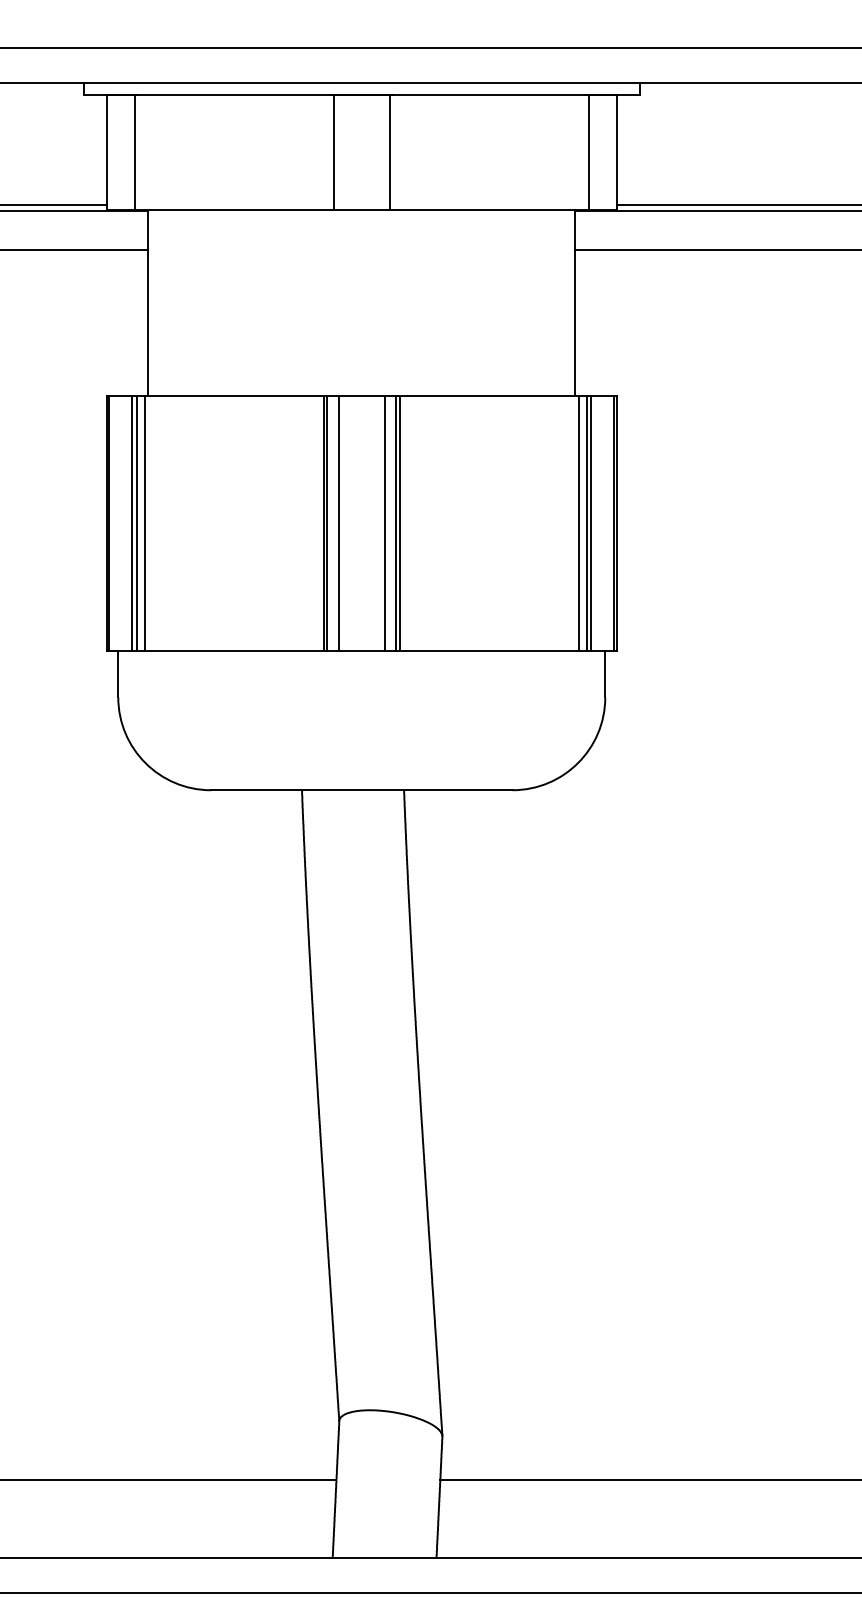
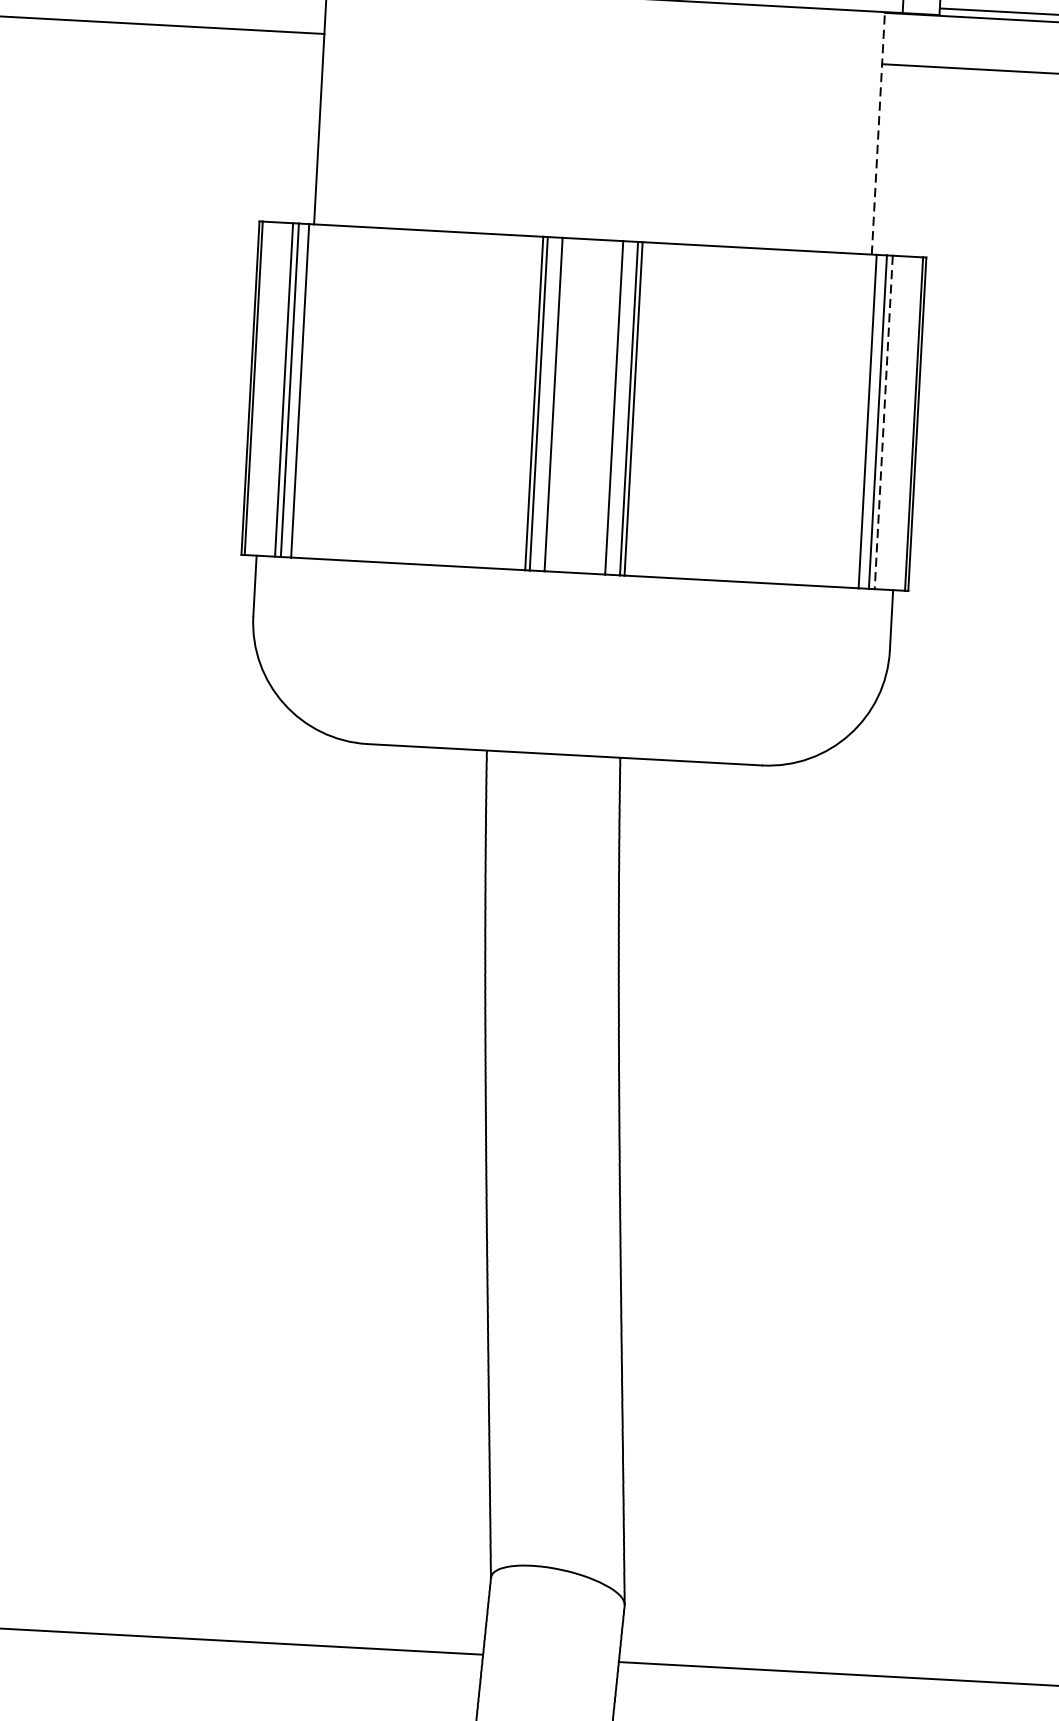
line: (575, 303) -> (878, 133), solid -> dashed
line: (591, 523) -> (884, 422), solid -> dashed

